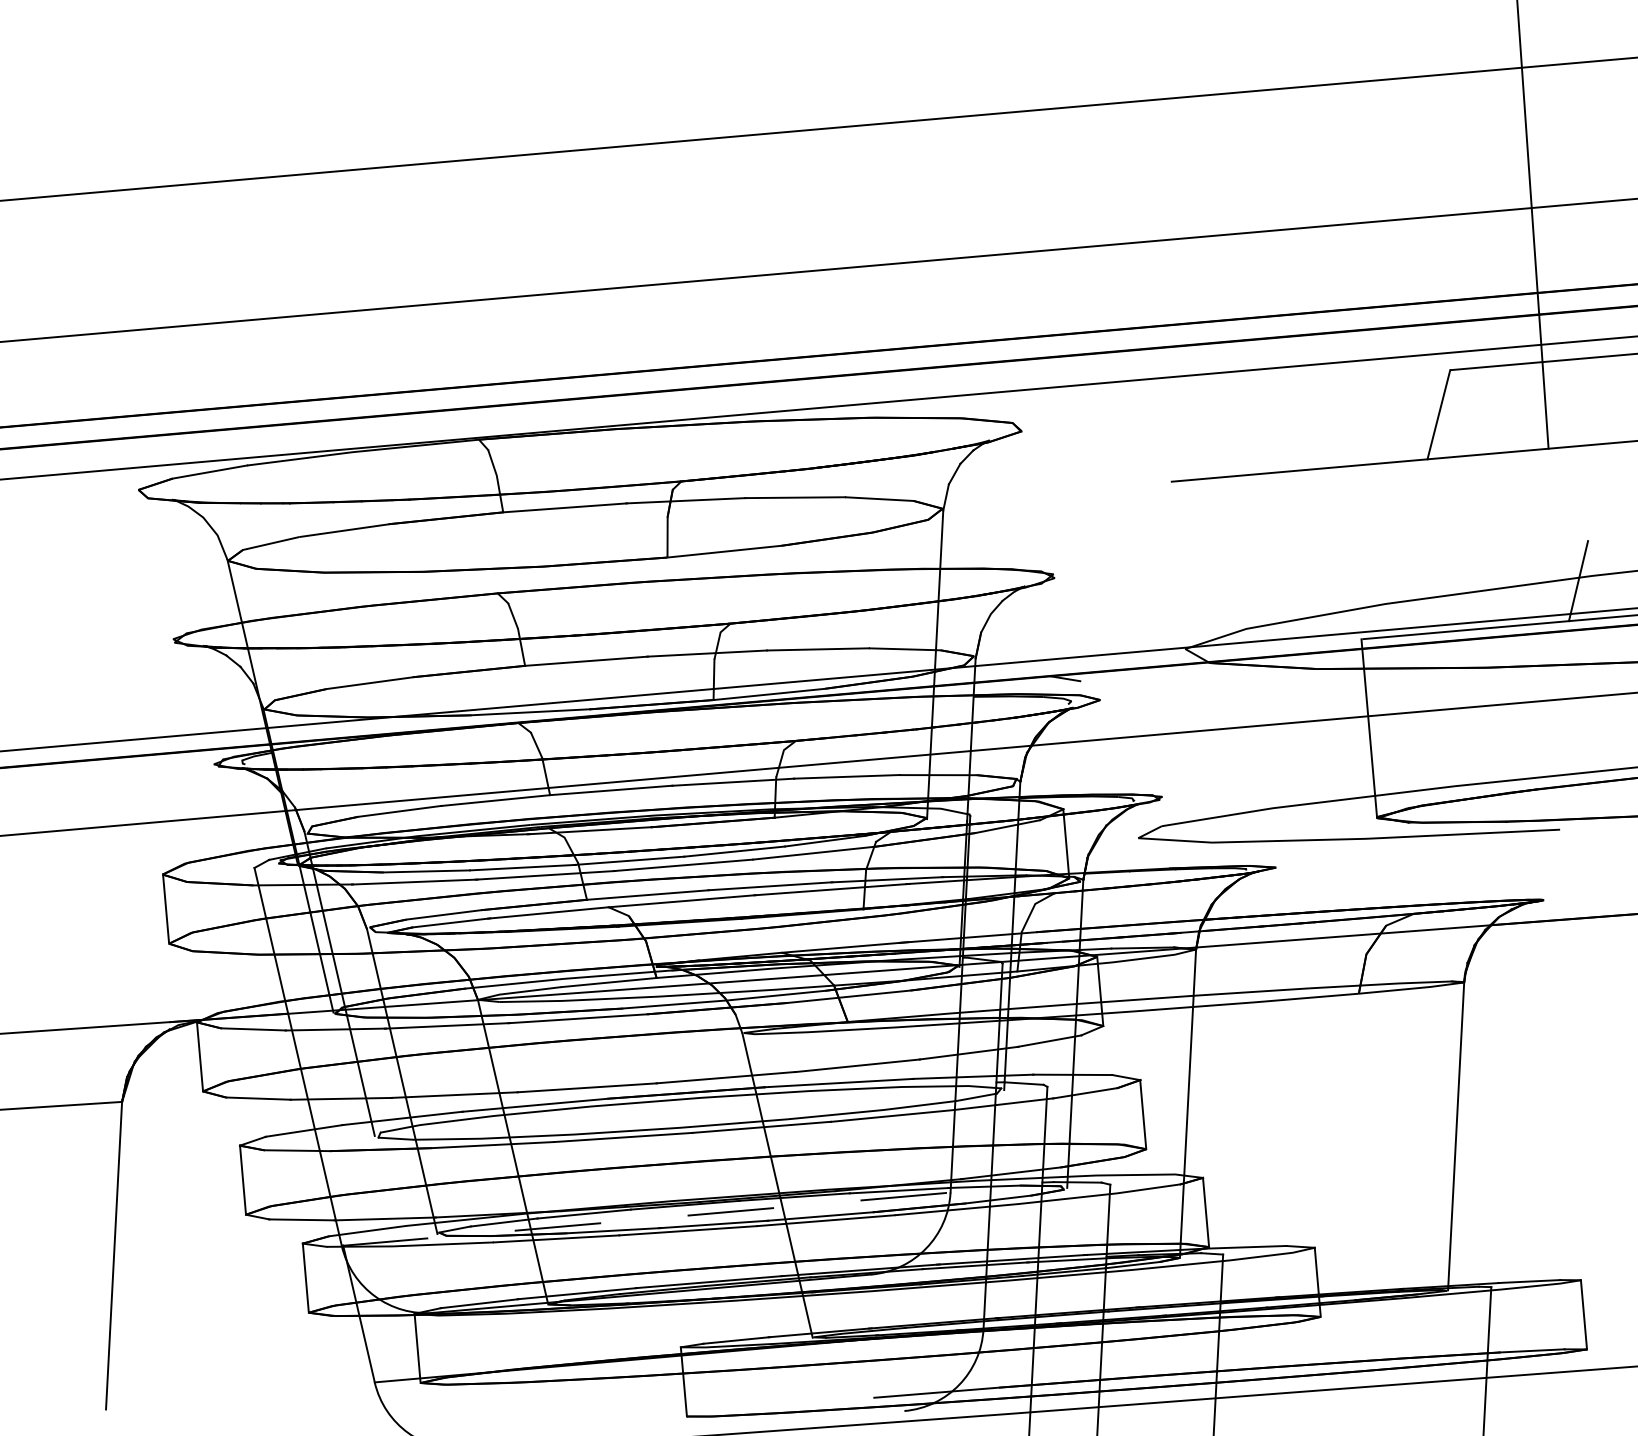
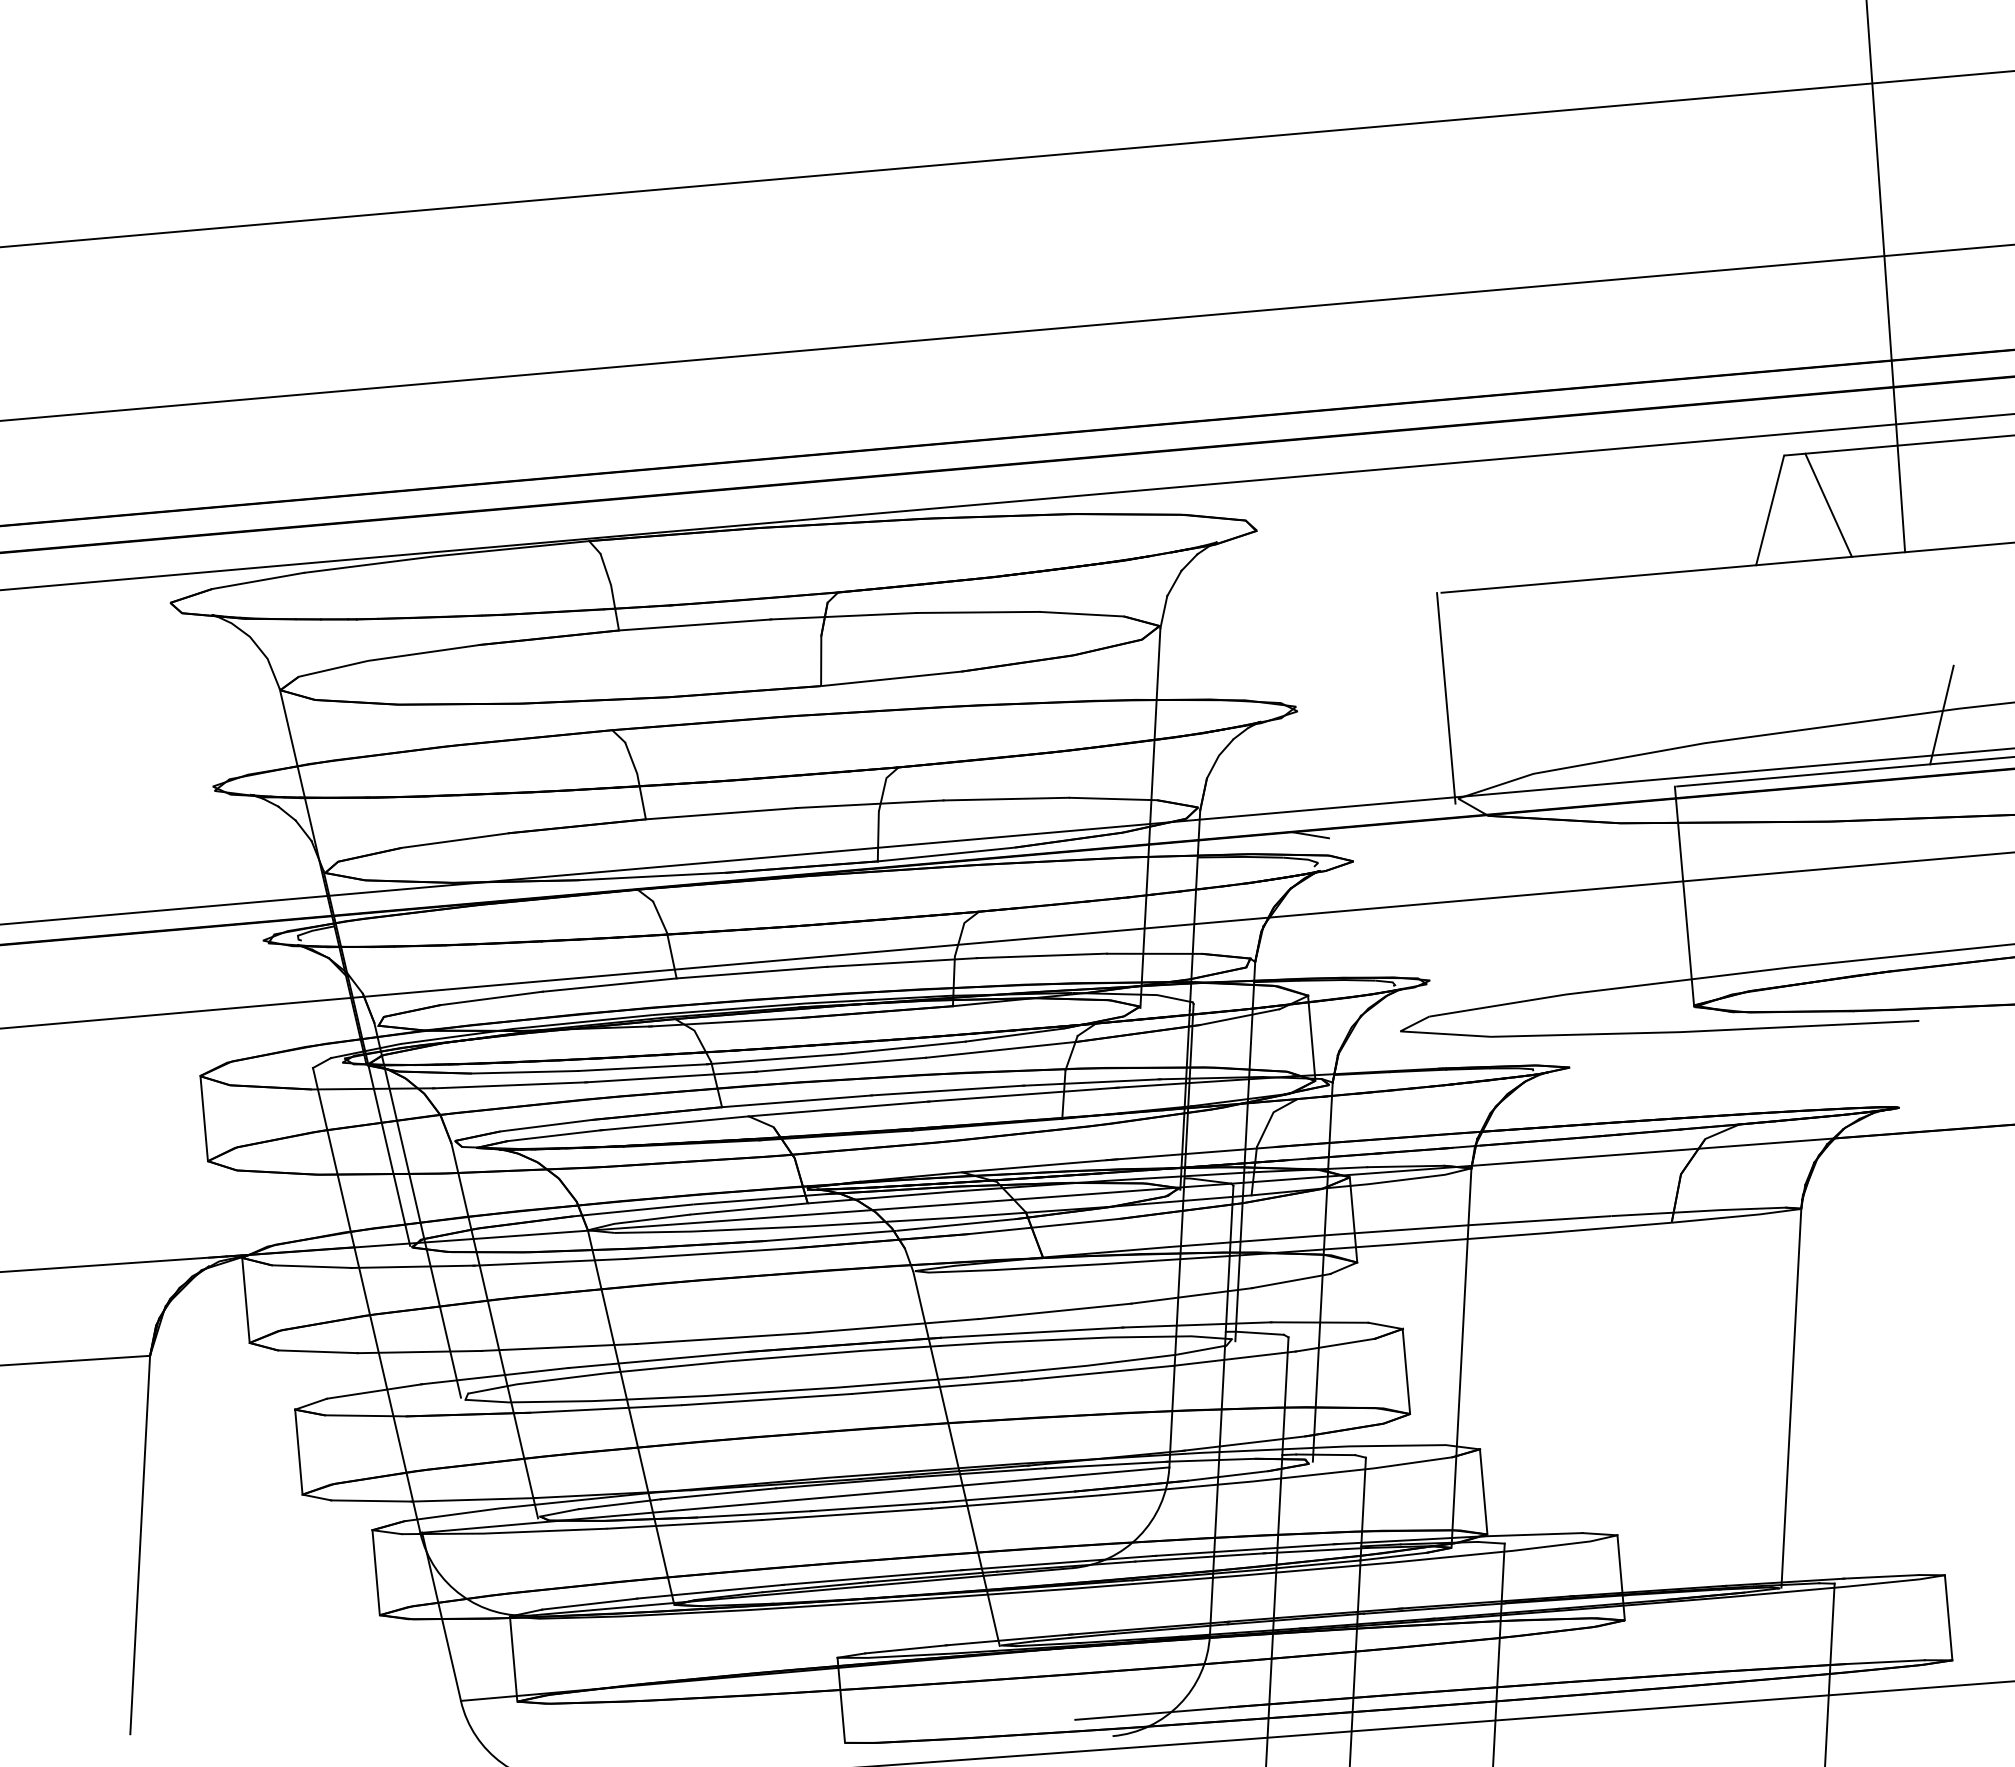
line: (1486, 409) -> (1828, 504), added
line: (1175, 567) -> (1446, 698), added
line: (645, 1219) -> (794, 1500), dashed -> solid

